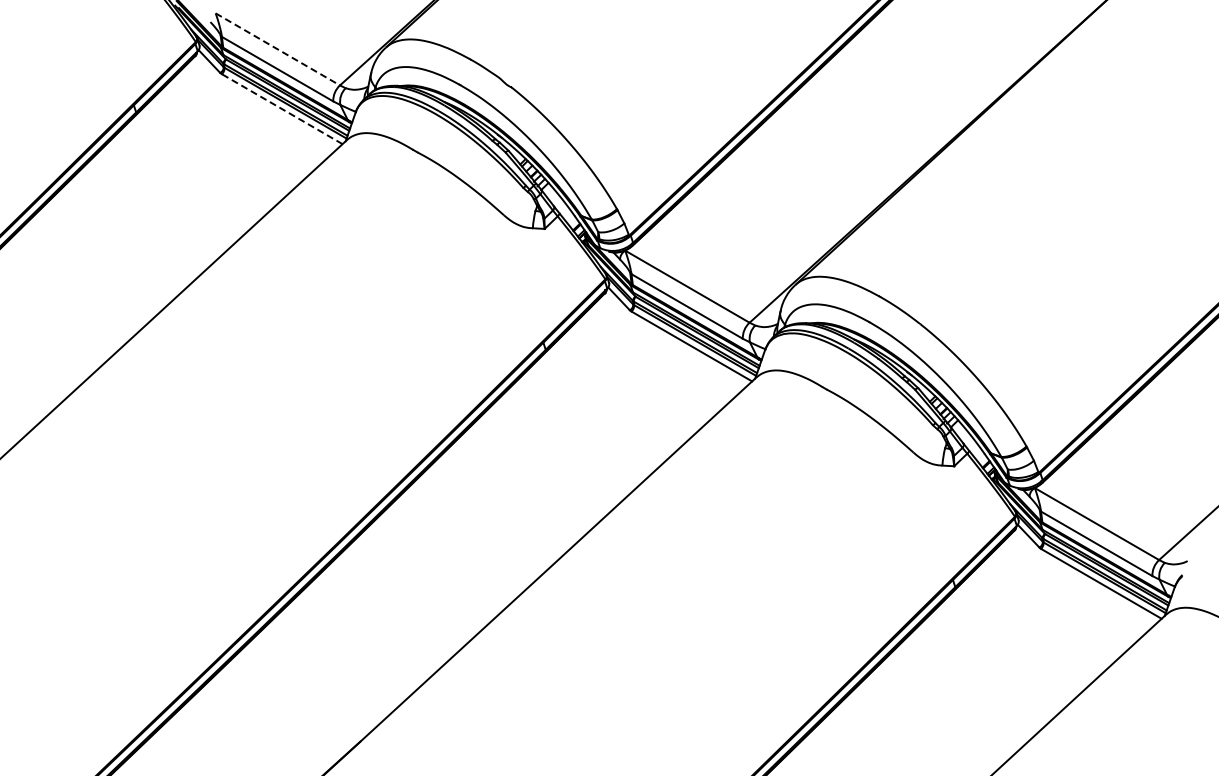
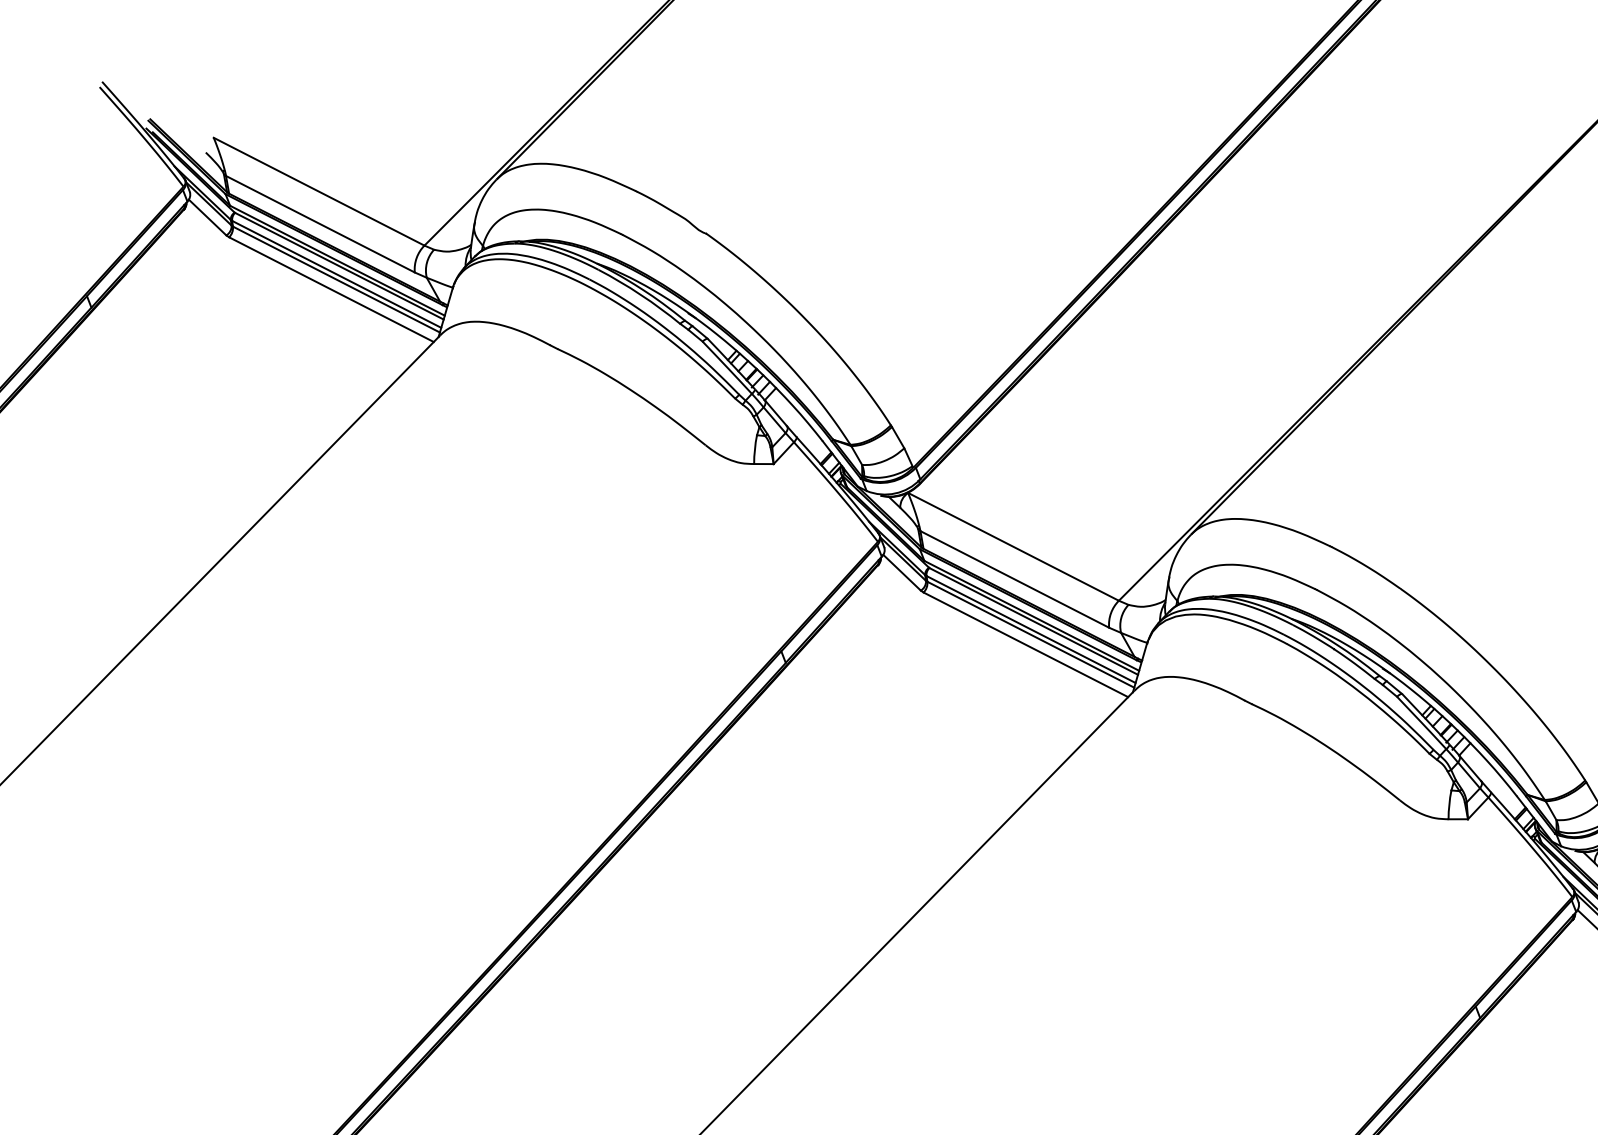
line: (277, 49) -> (318, 191), dashed -> solid
line: (282, 109) -> (331, 290), dashed -> solid

